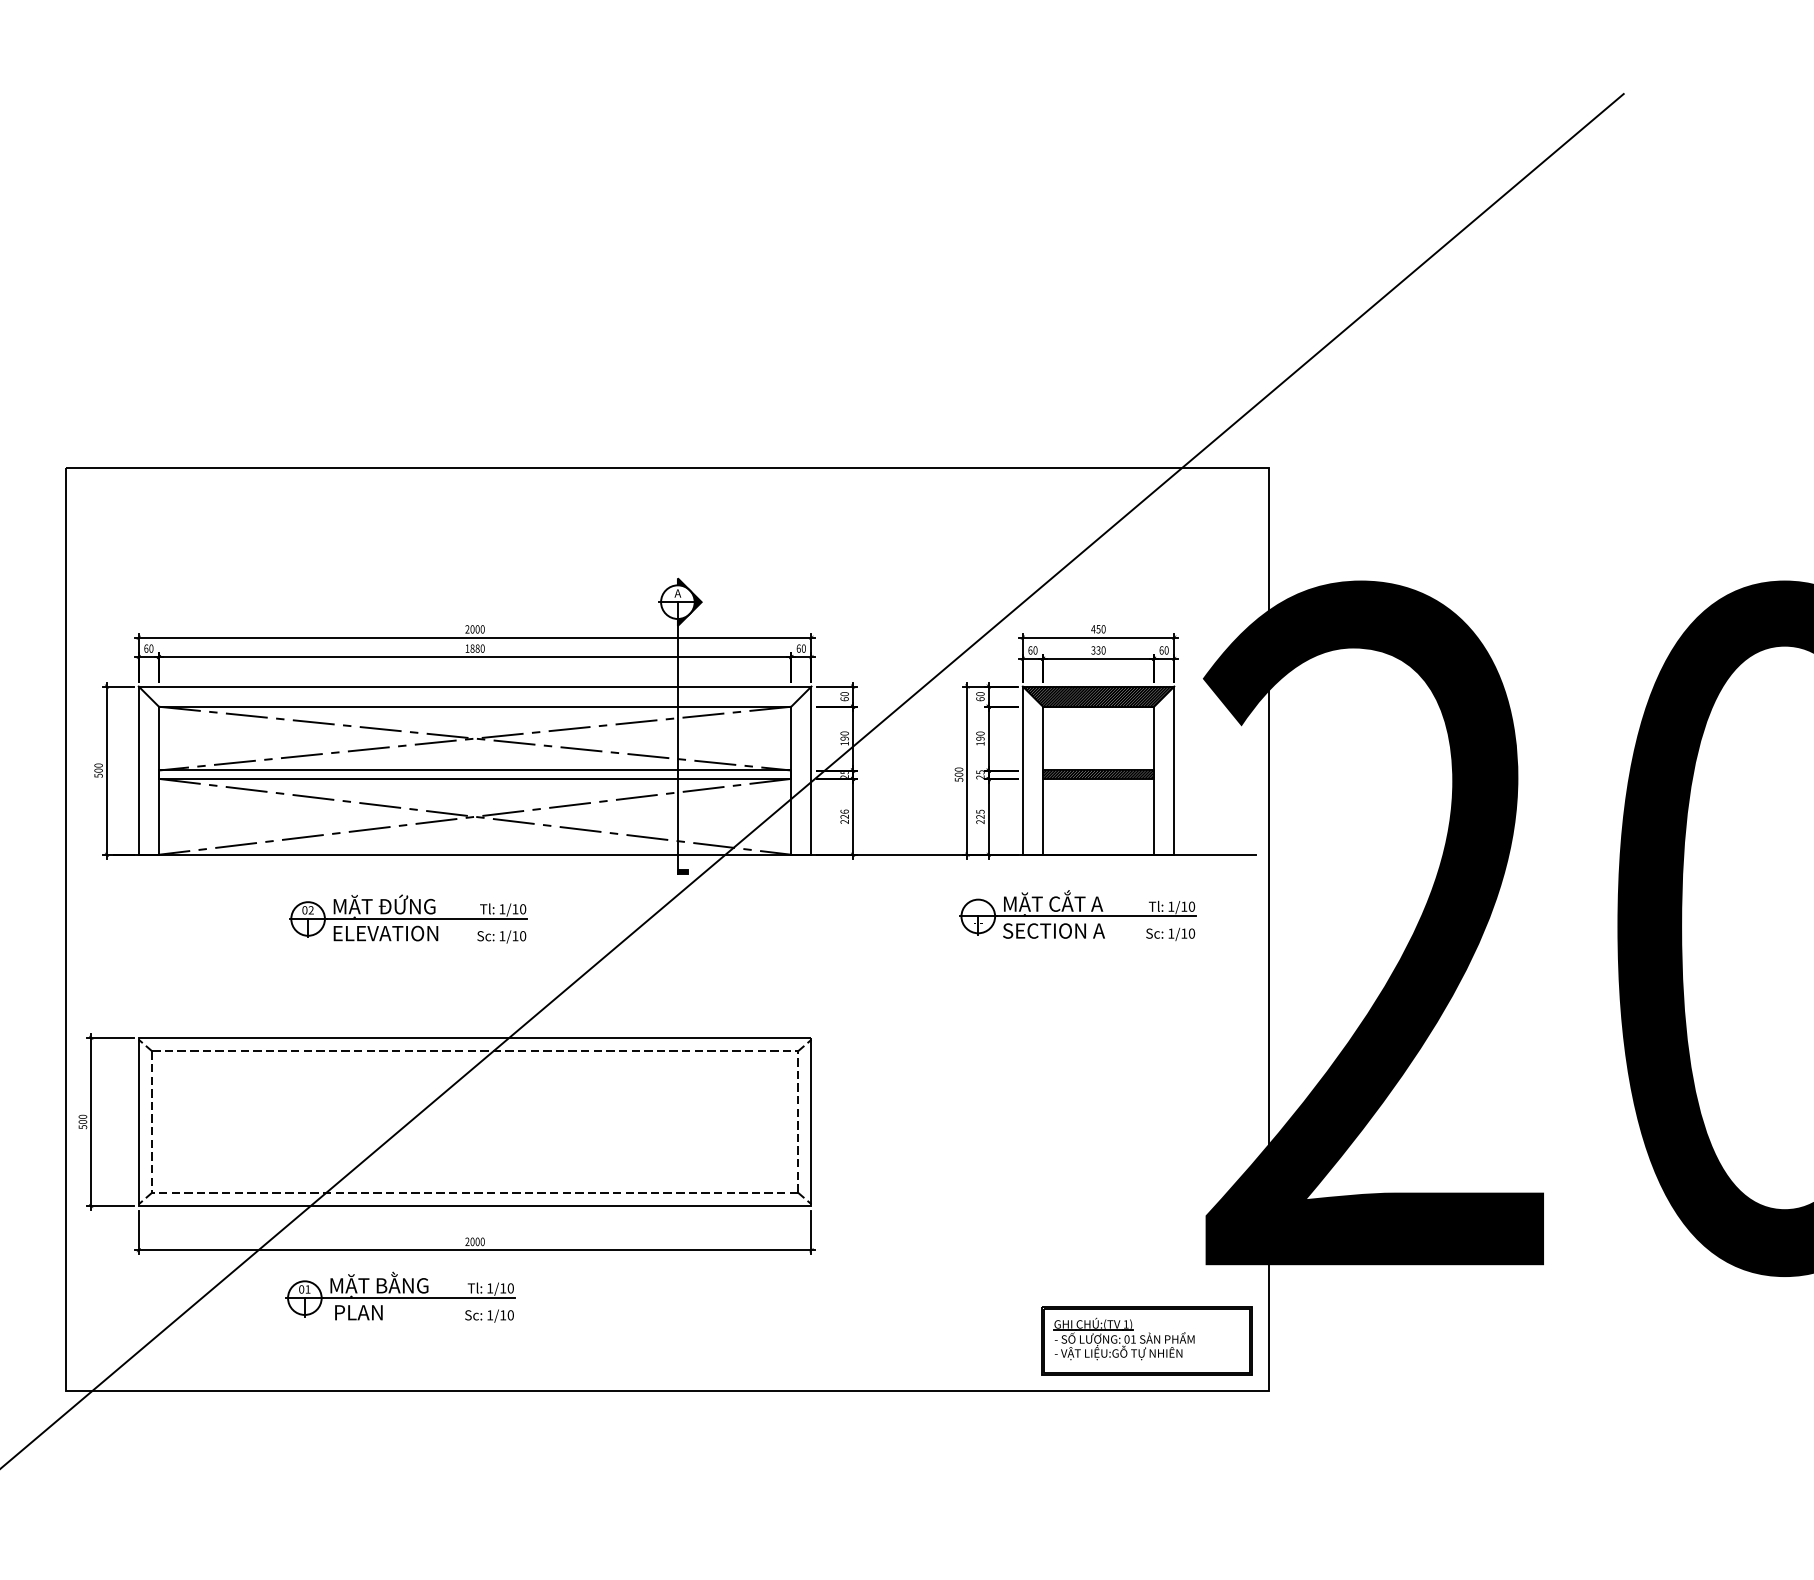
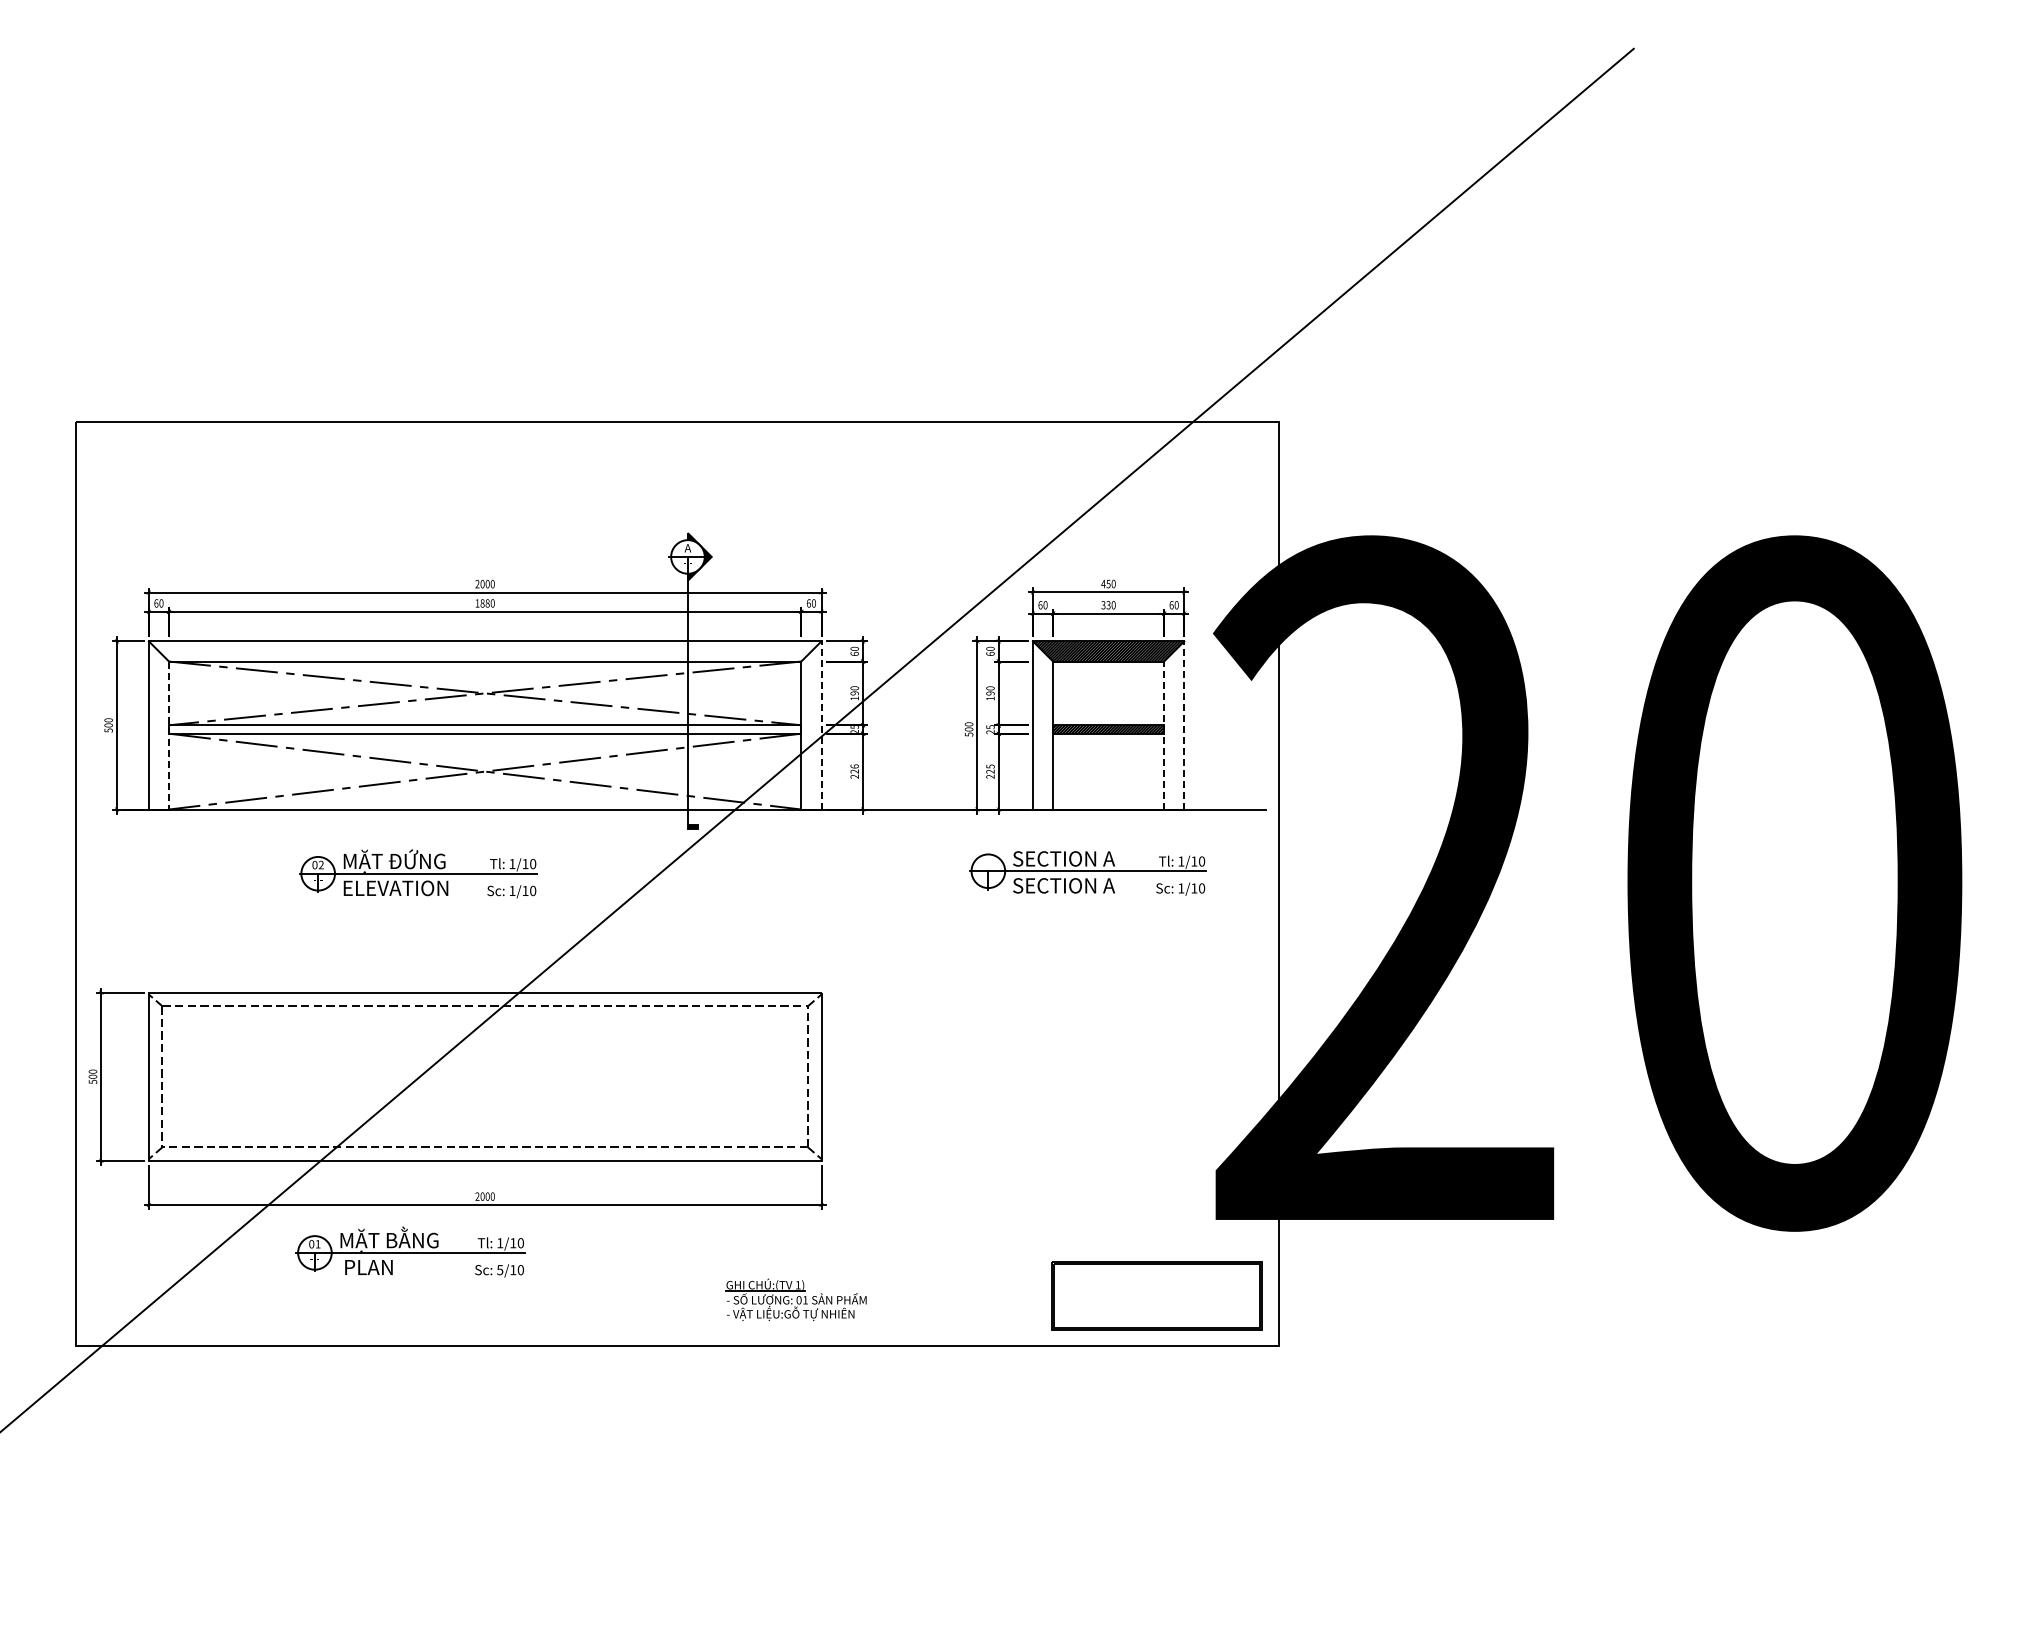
line: (811, 769) -> (821, 724), solid -> dashed
line: (1174, 769) -> (1184, 724), solid -> dashed
line: (159, 780) -> (169, 735), solid -> dashed
line: (1154, 780) -> (1164, 735), solid -> dashed
text: (1054, 902) -> (1064, 857), MẶT CẮT A -> SECTION A
text: (490, 1315) -> (500, 1270), 1/10 -> 5/10
part: (1123, 1338) -> (795, 1299), moved

